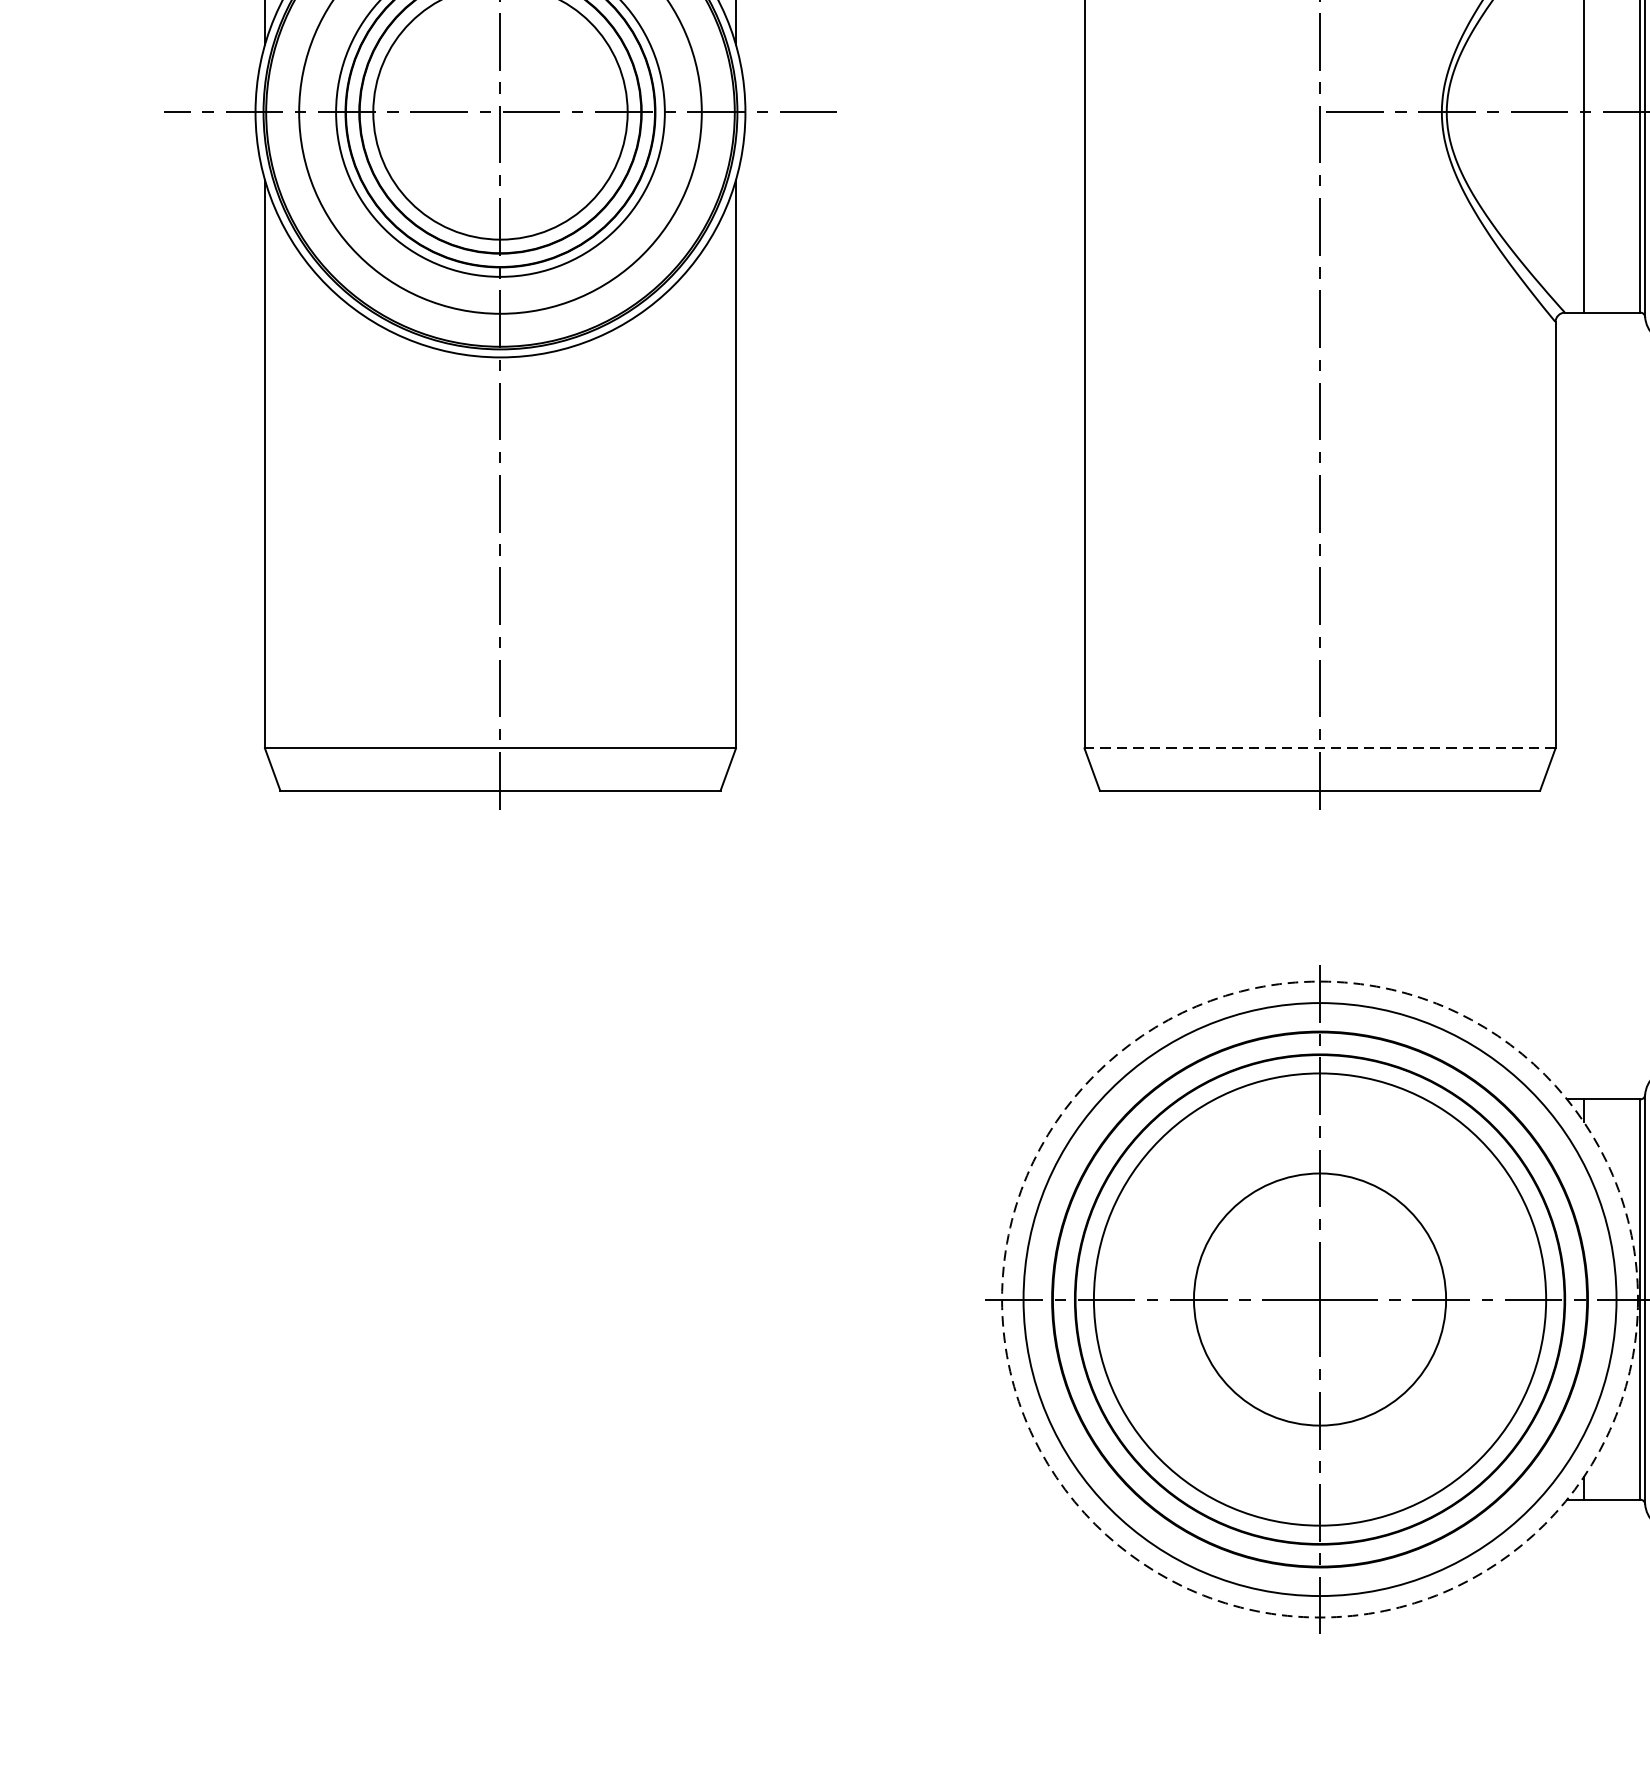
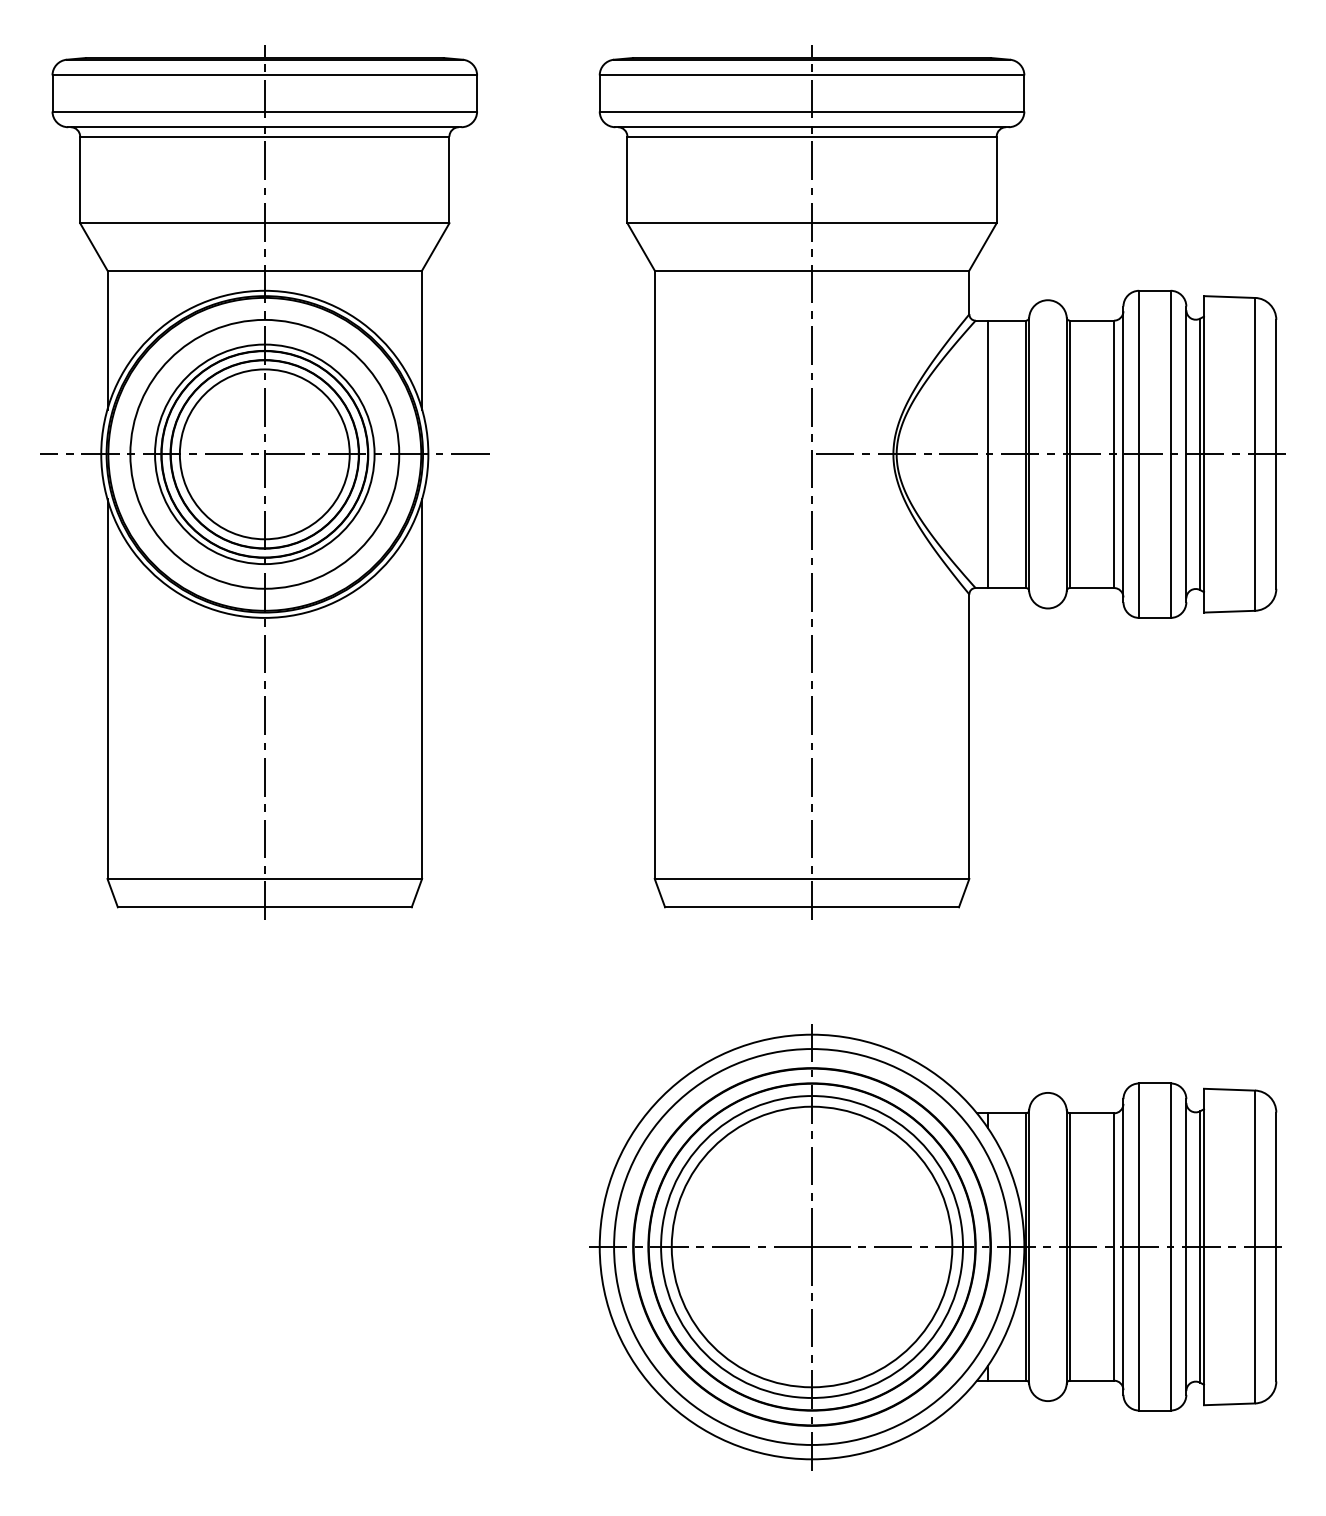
line: (1319, 747) -> (811, 878), dashed -> solid
circle: (1319, 1298) -> (811, 1246), dashed -> solid
circle: (1319, 1298) -> (811, 1246), size x1.67

